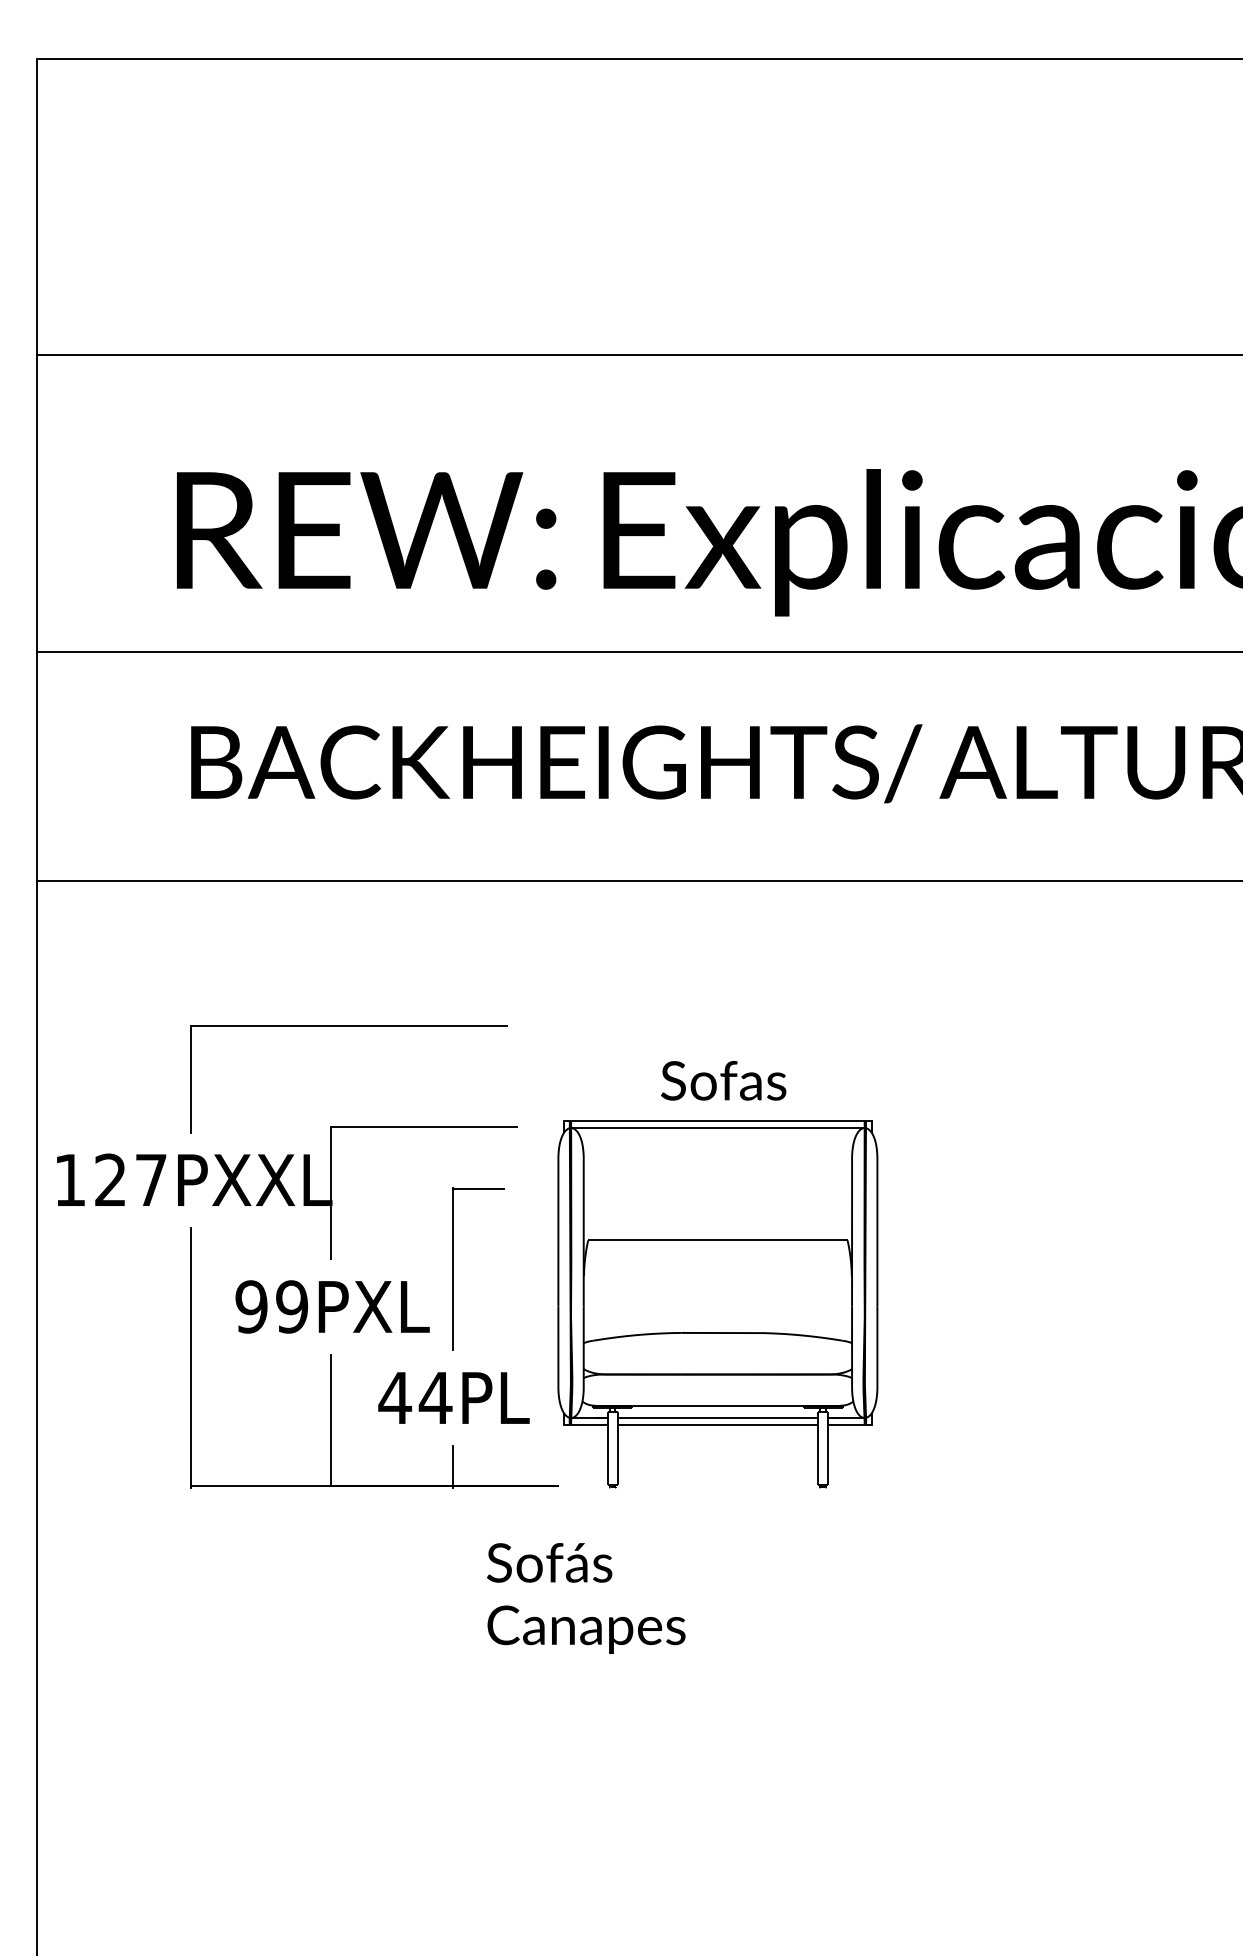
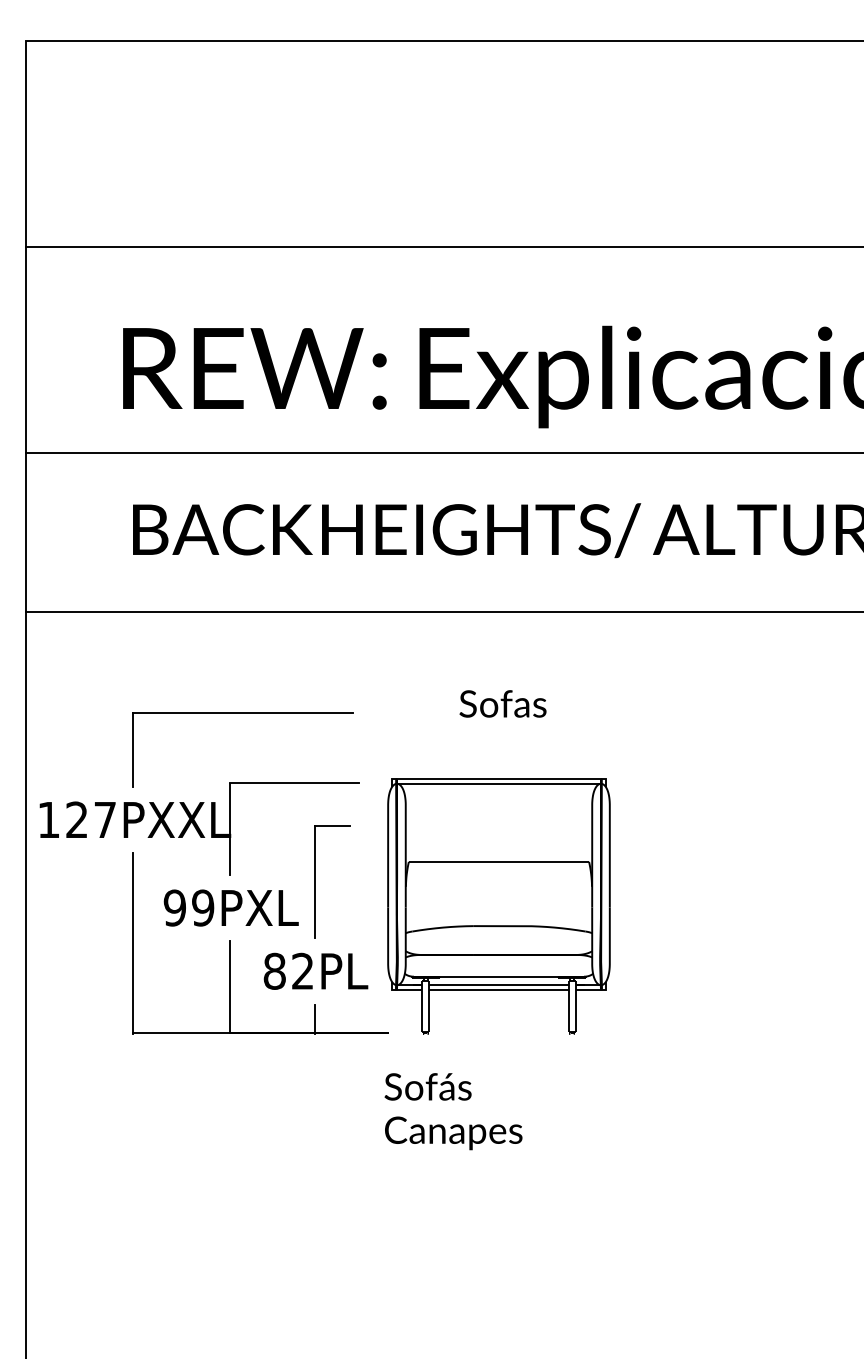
text: (722, 1080) -> (502, 703), moved
text: (414, 1396) -> (288, 970), 44PL -> 82PL
text: (586, 1598) -> (453, 1111), moved

